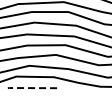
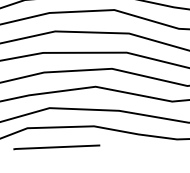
line: (31, 88) -> (55, 148), dashed -> solid

